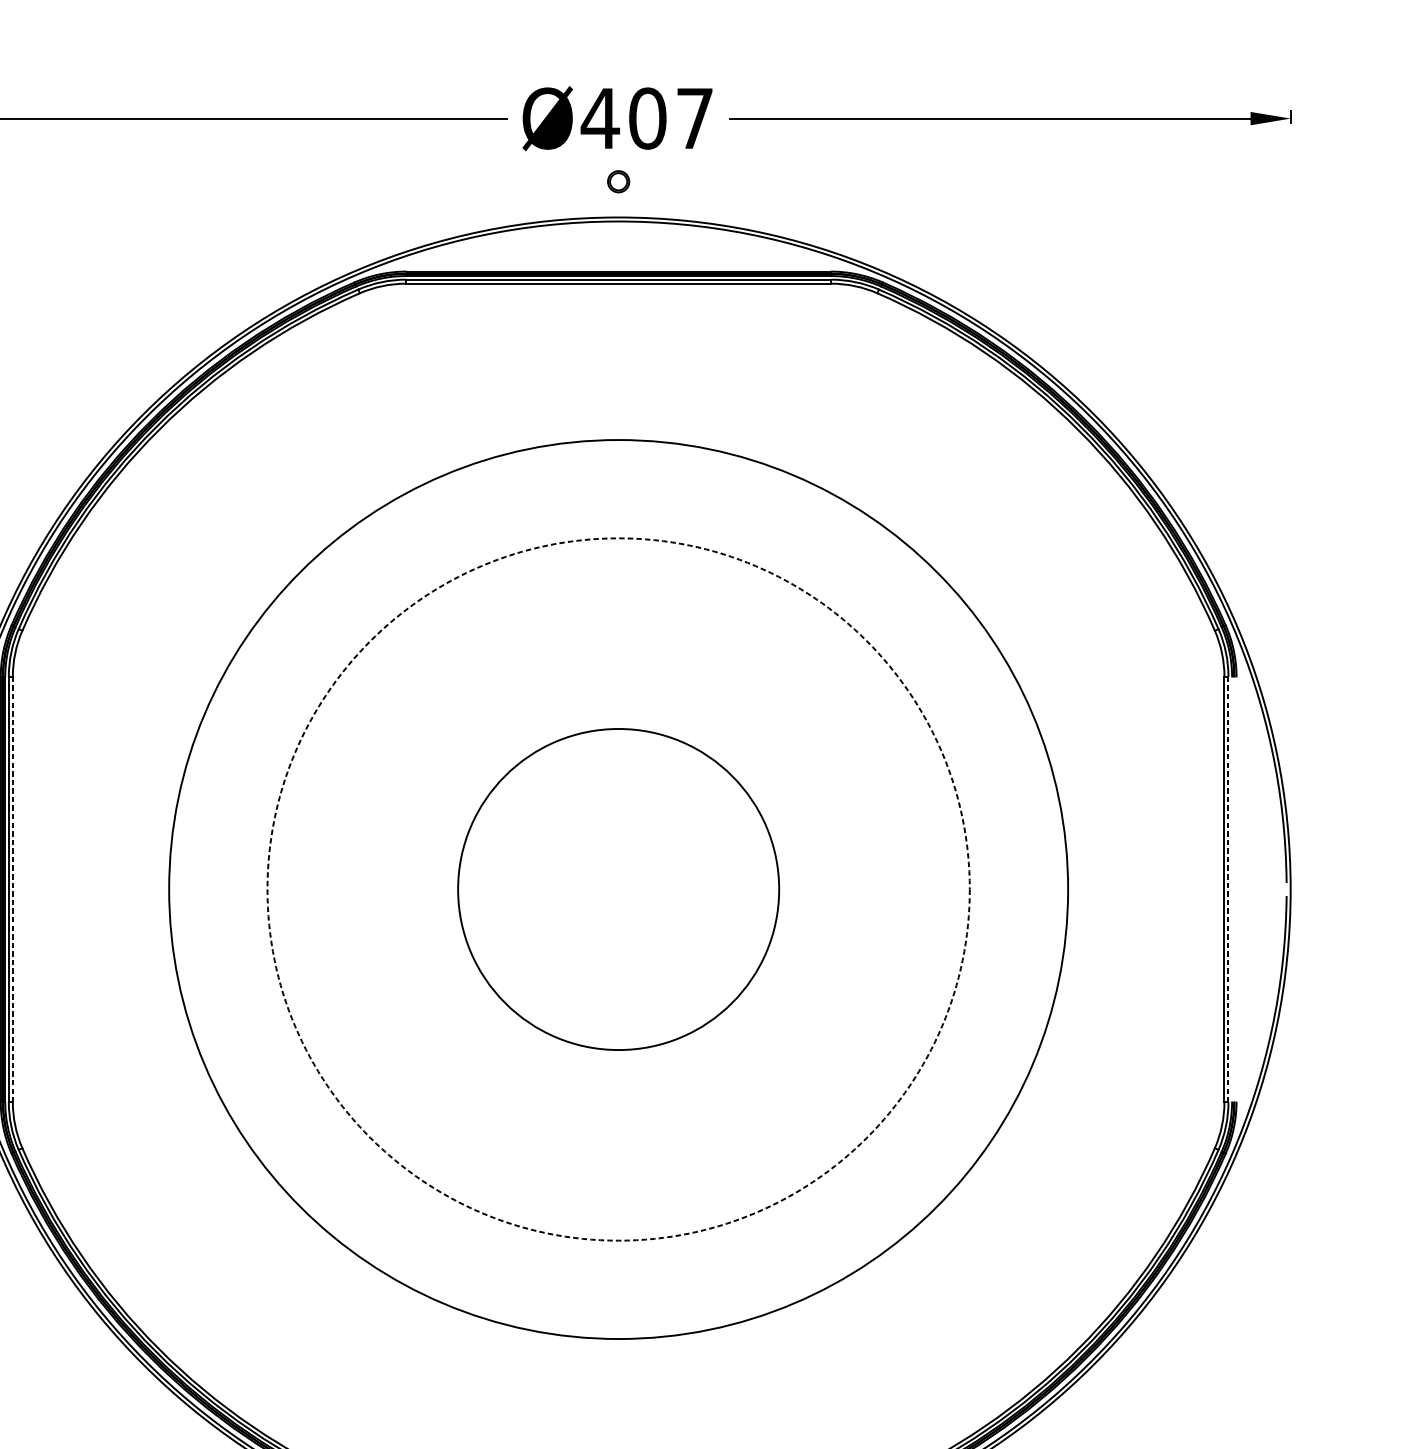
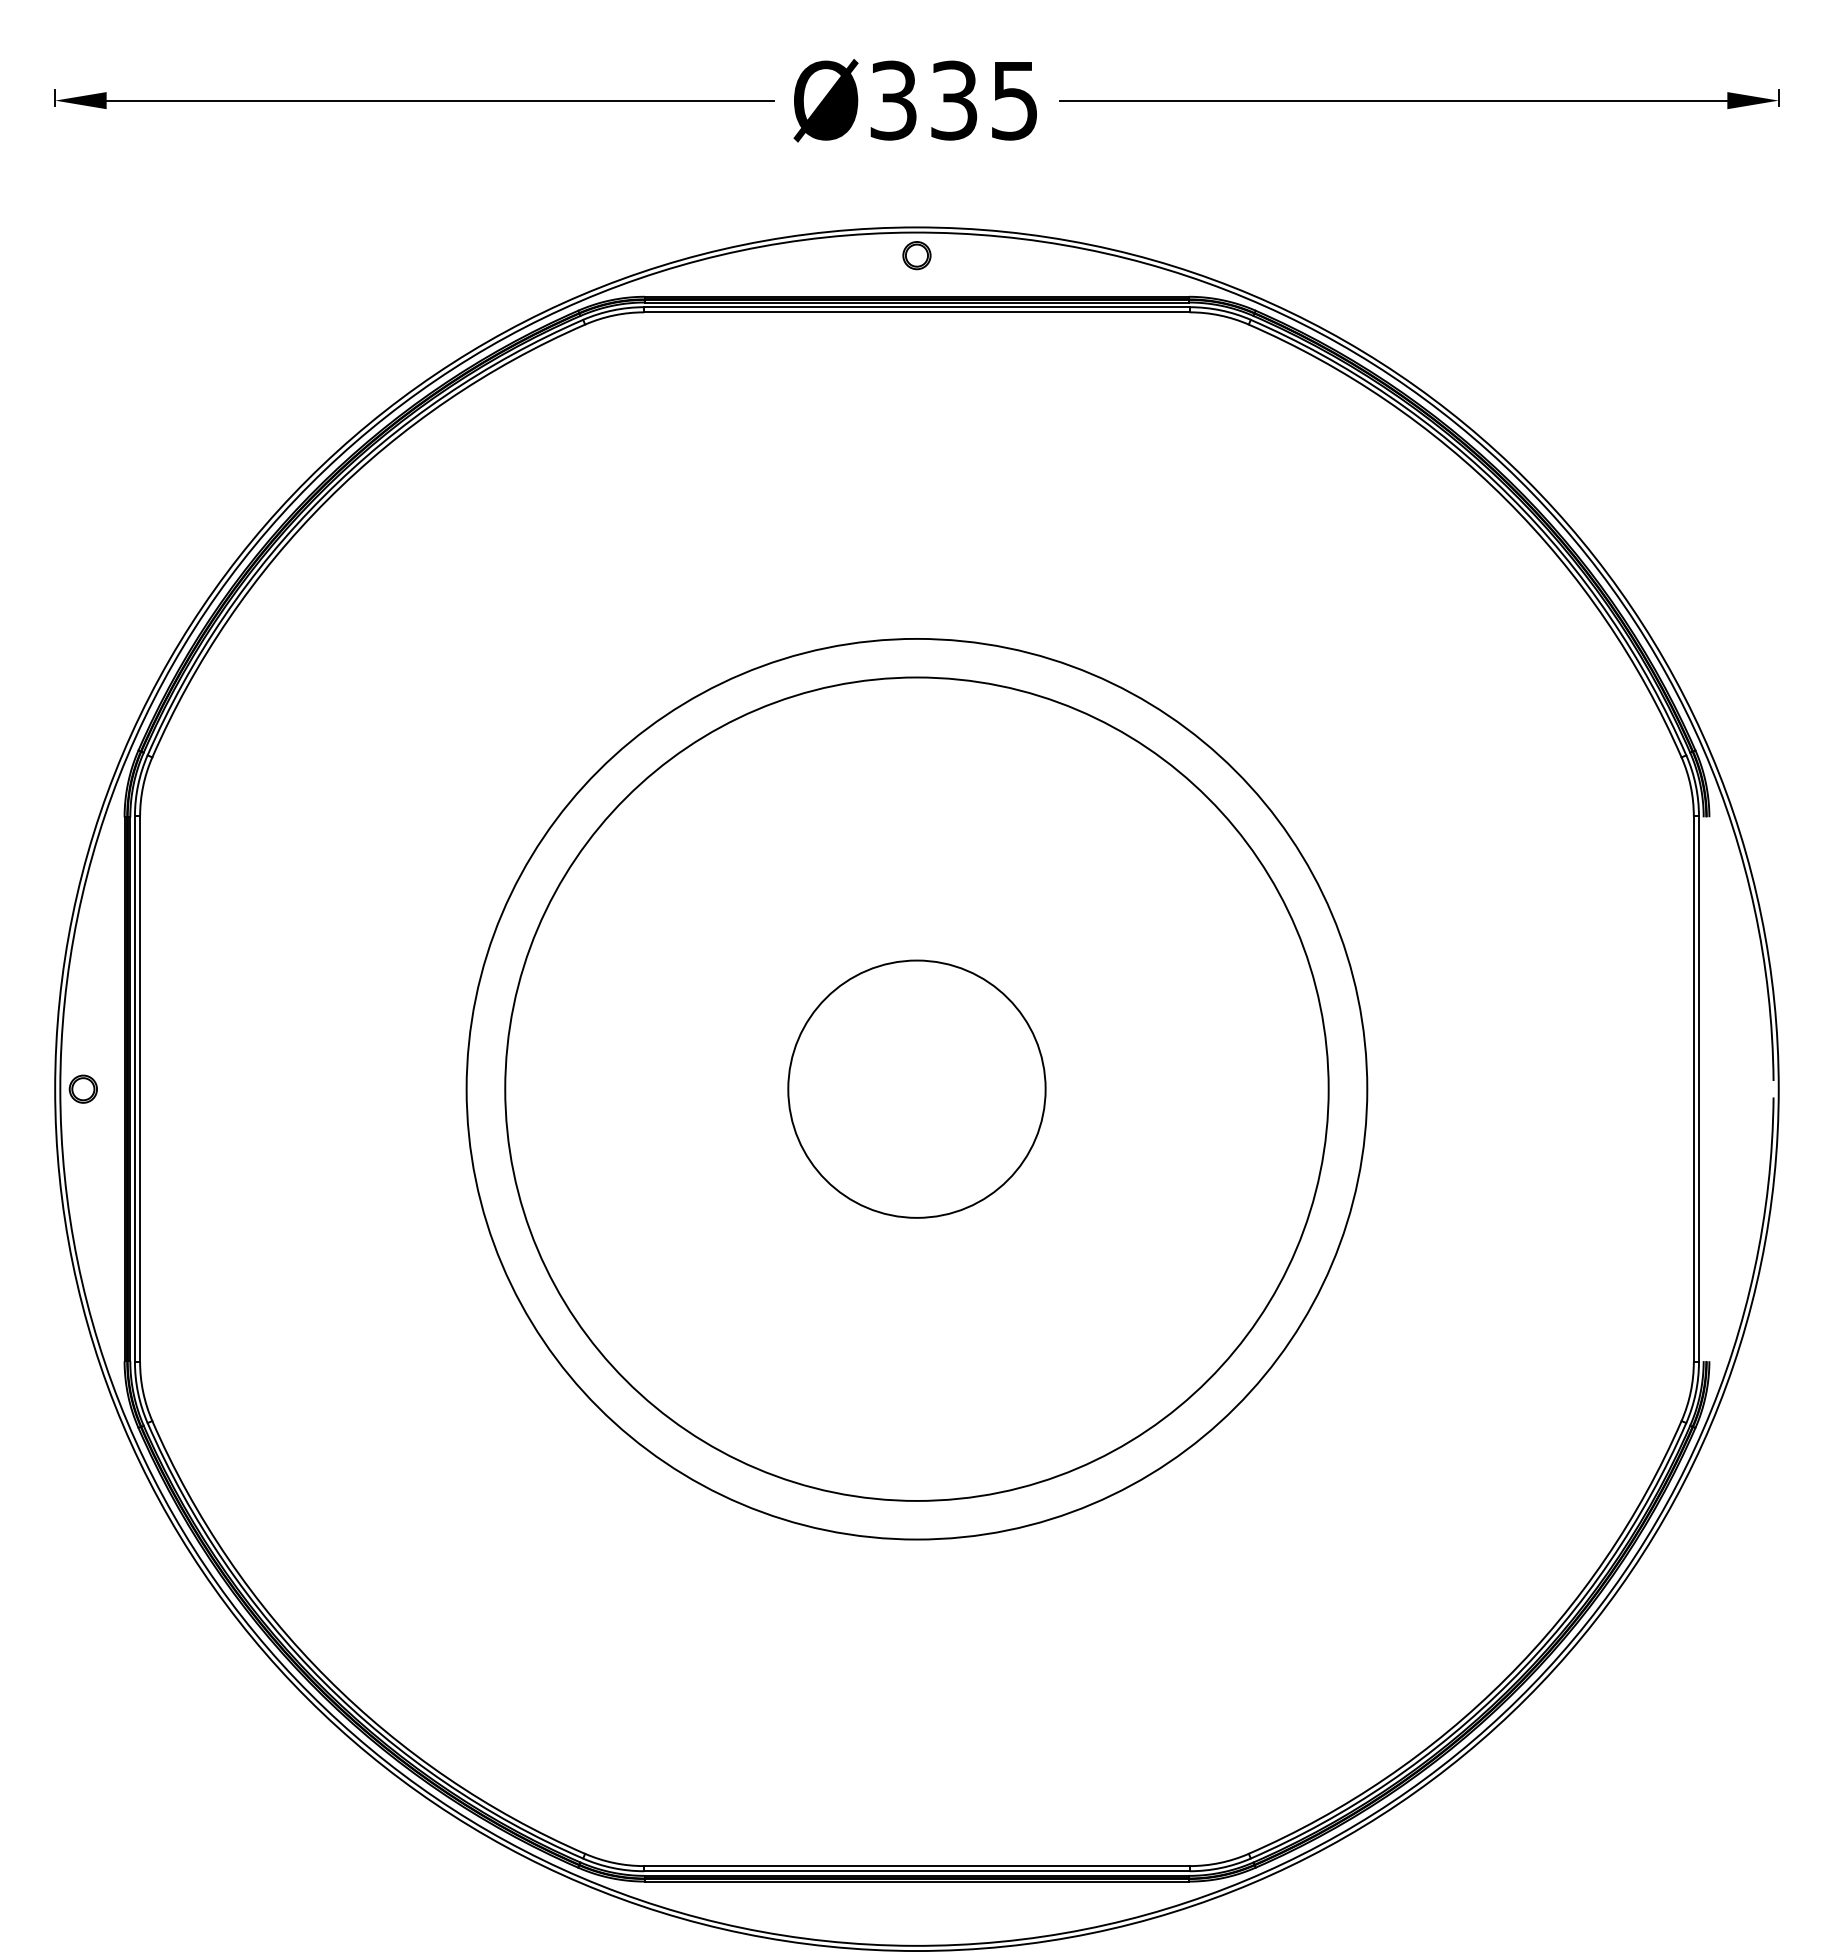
text: (646, 118) -> (952, 100), Ø407 -> Ø335
part: (618, 181) -> (916, 255), moved
circle: (618, 888) -> (916, 1088), dashed -> solid
circle: (618, 888) -> (916, 1088), size x0.62
circle: (618, 888) -> (916, 1088), size x0.71
line: (13, 889) -> (140, 1089), dashed -> solid
line: (1228, 889) -> (1698, 1089), dashed -> solid

